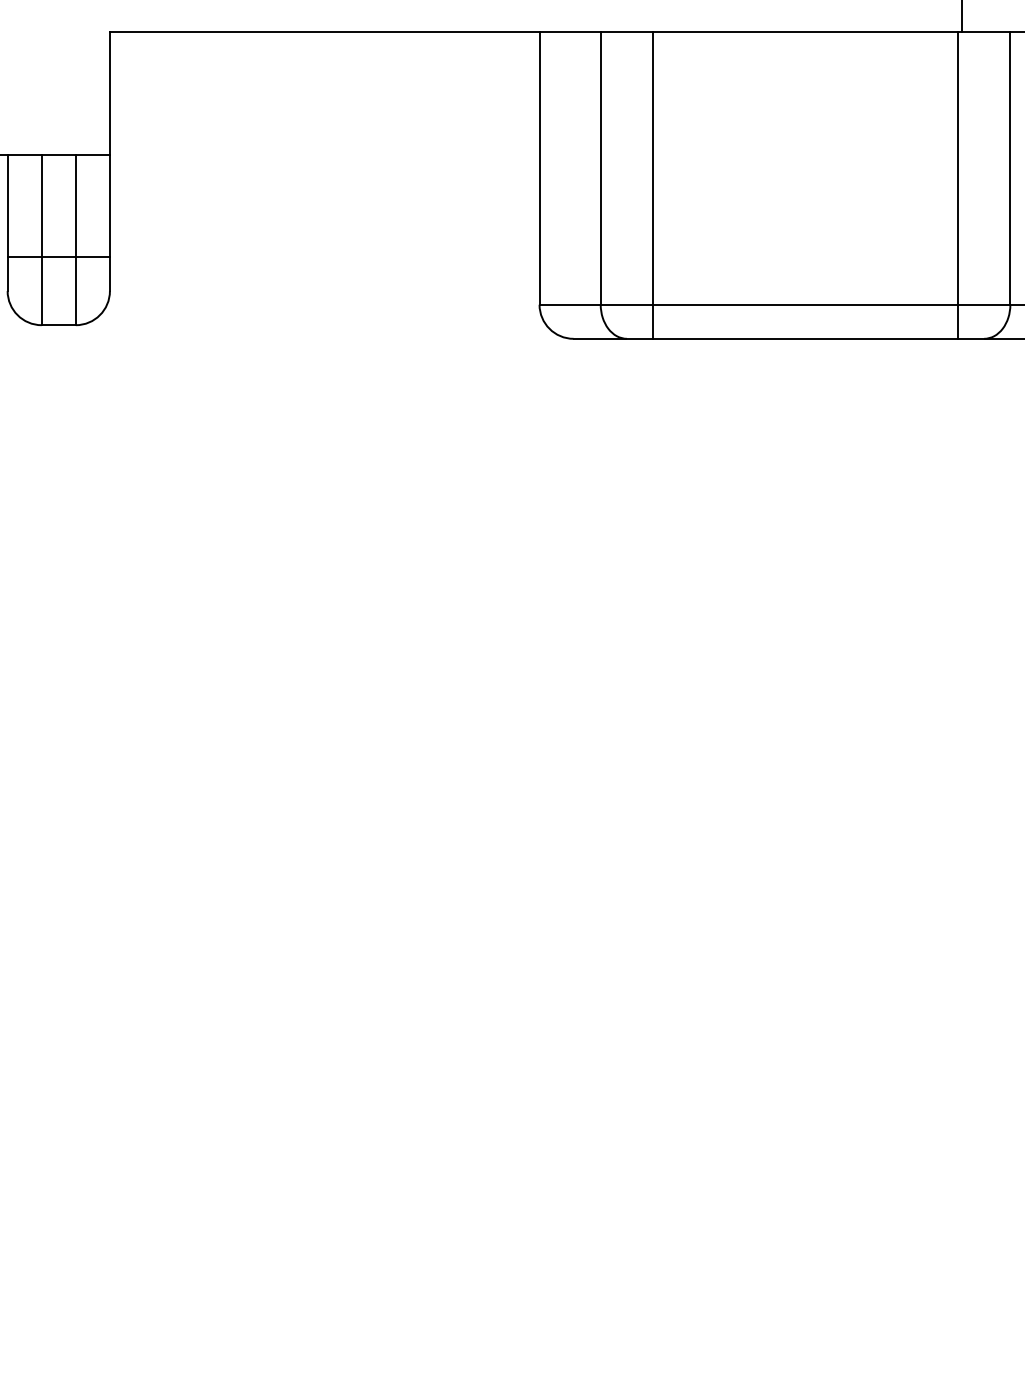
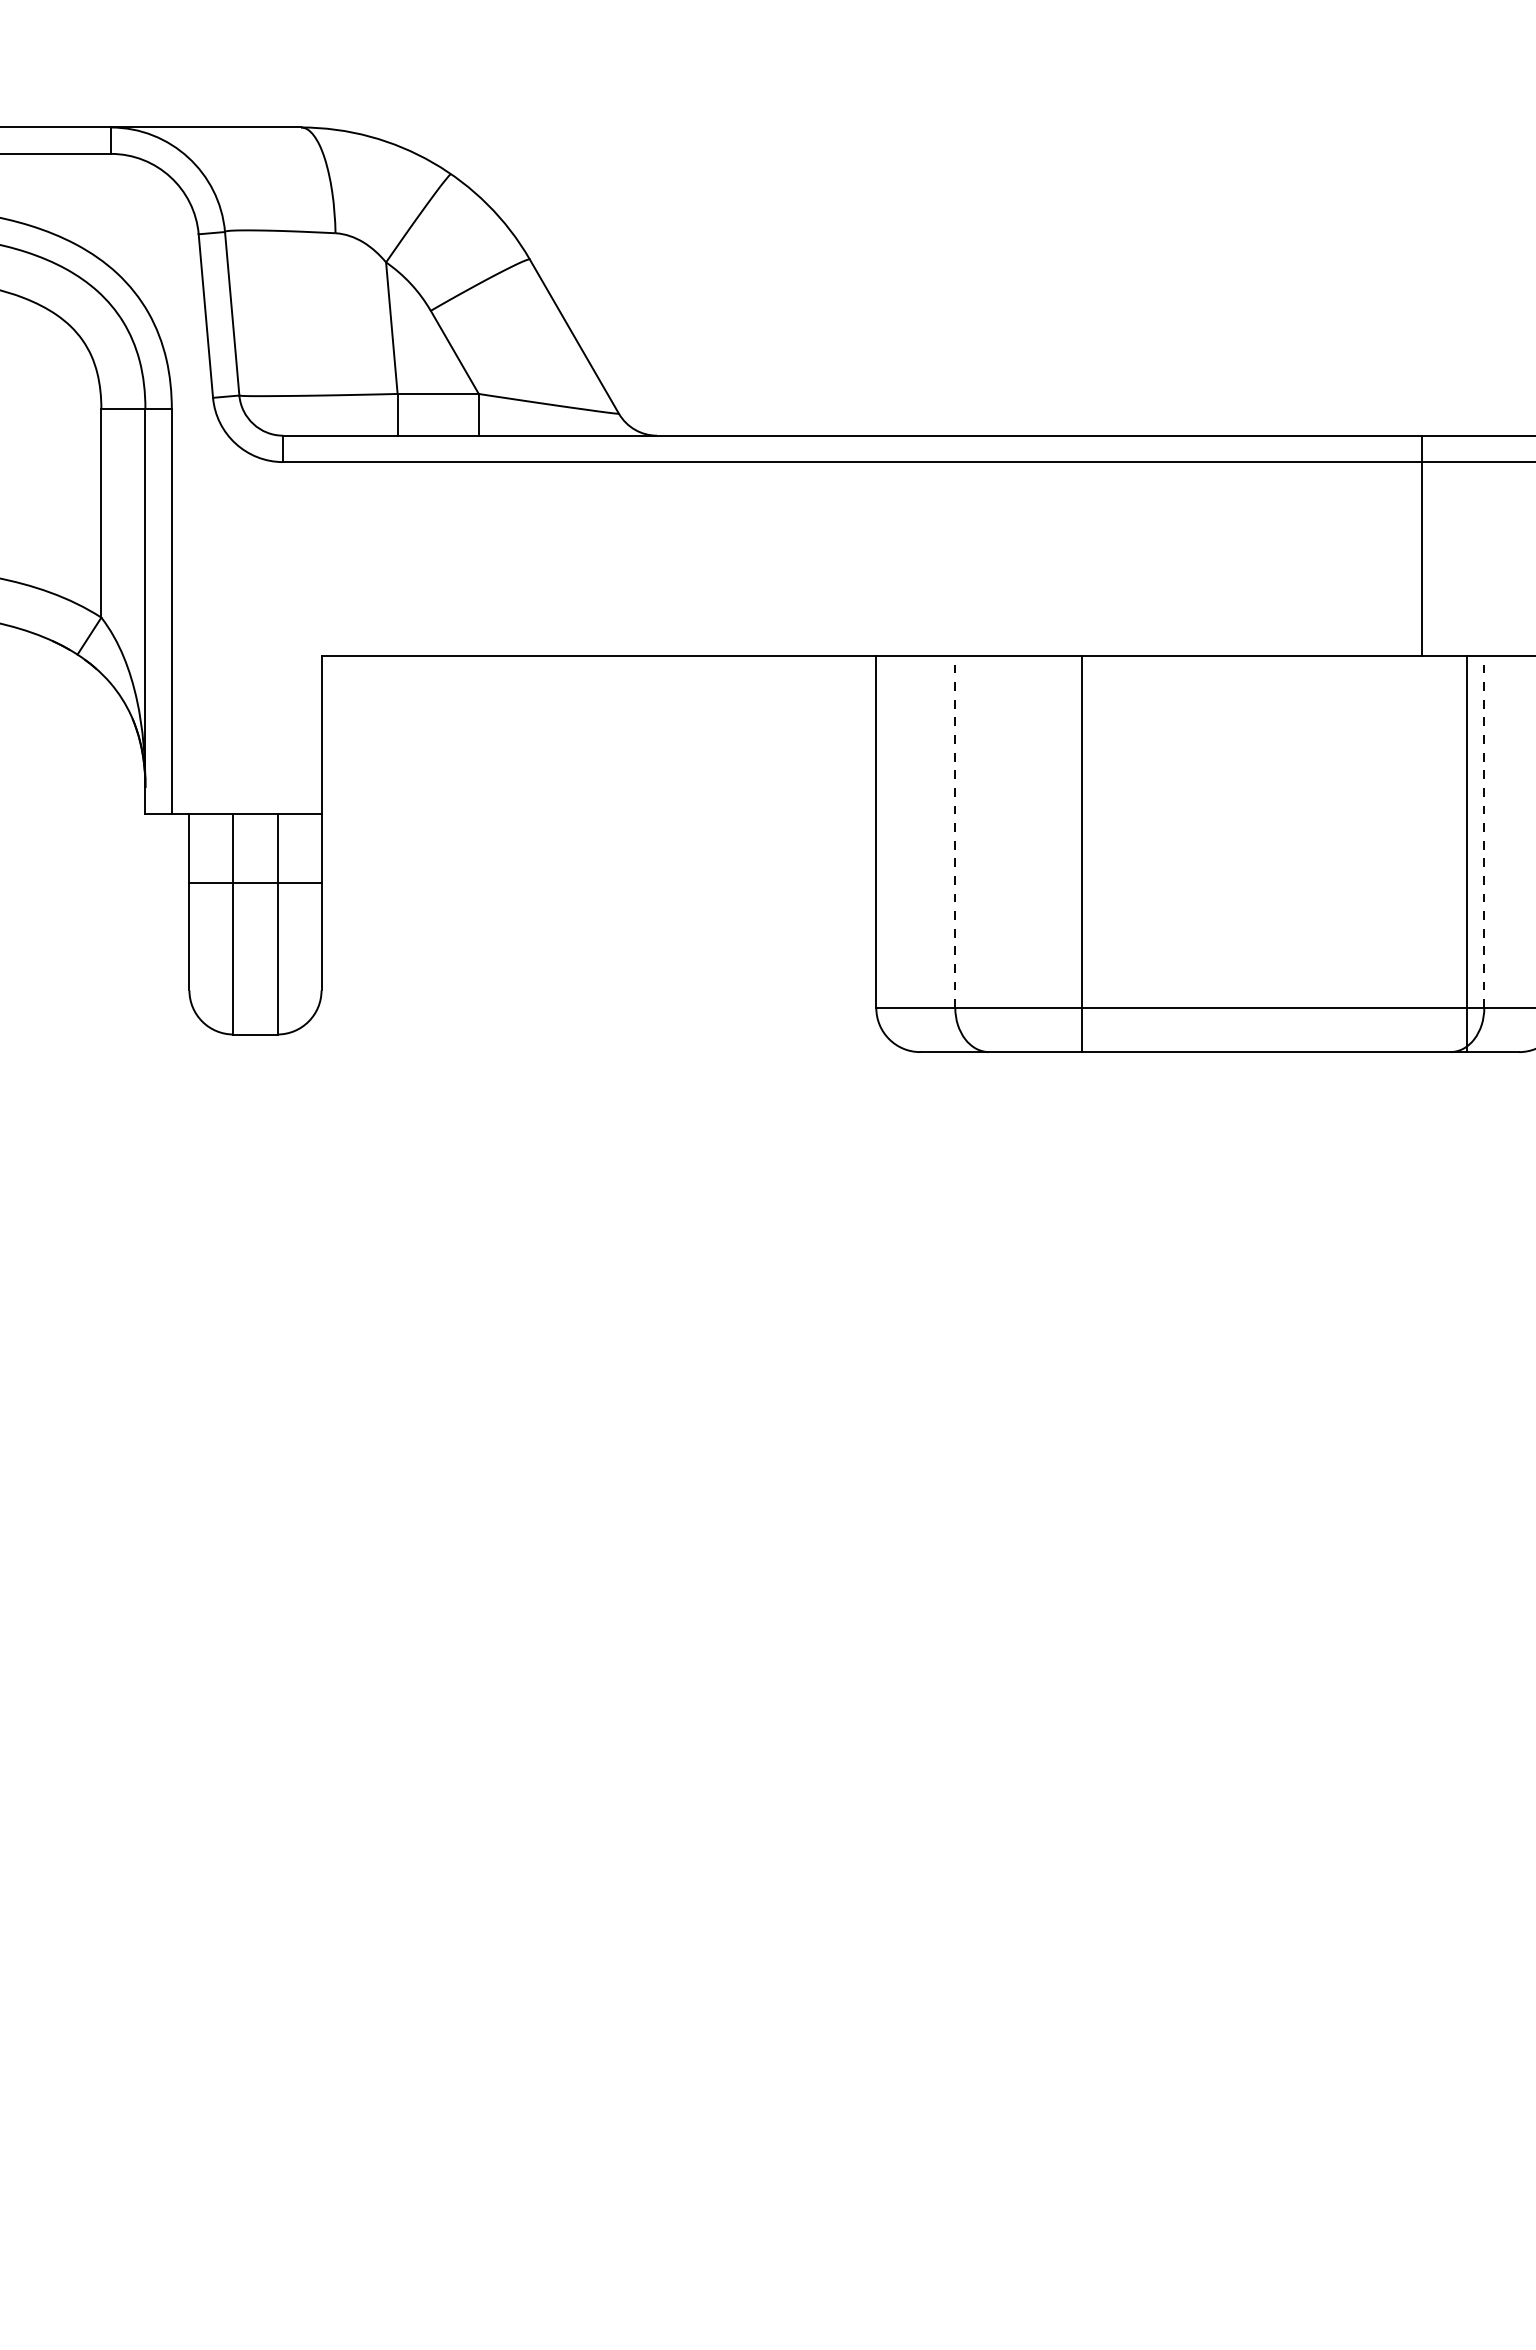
line: (600, 167) -> (955, 831), solid -> dashed
line: (1010, 167) -> (1484, 831), solid -> dashed
line: (653, 185) -> (1082, 853), moved
line: (957, 185) -> (1466, 853), moved
line: (58, 257) -> (255, 883), moved

